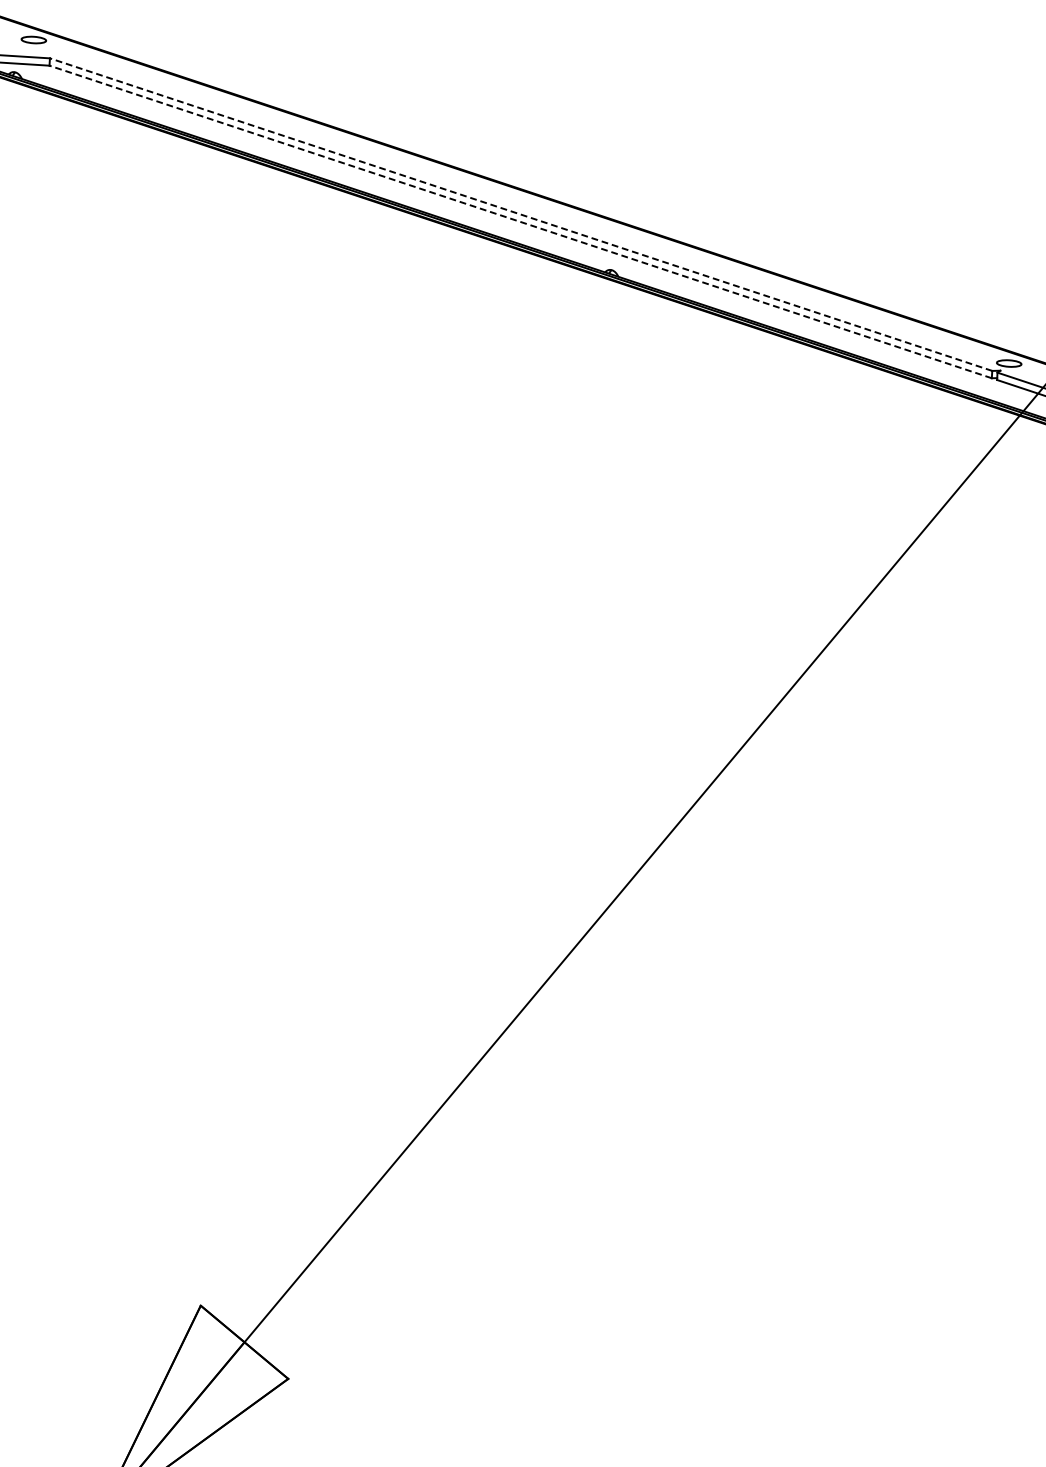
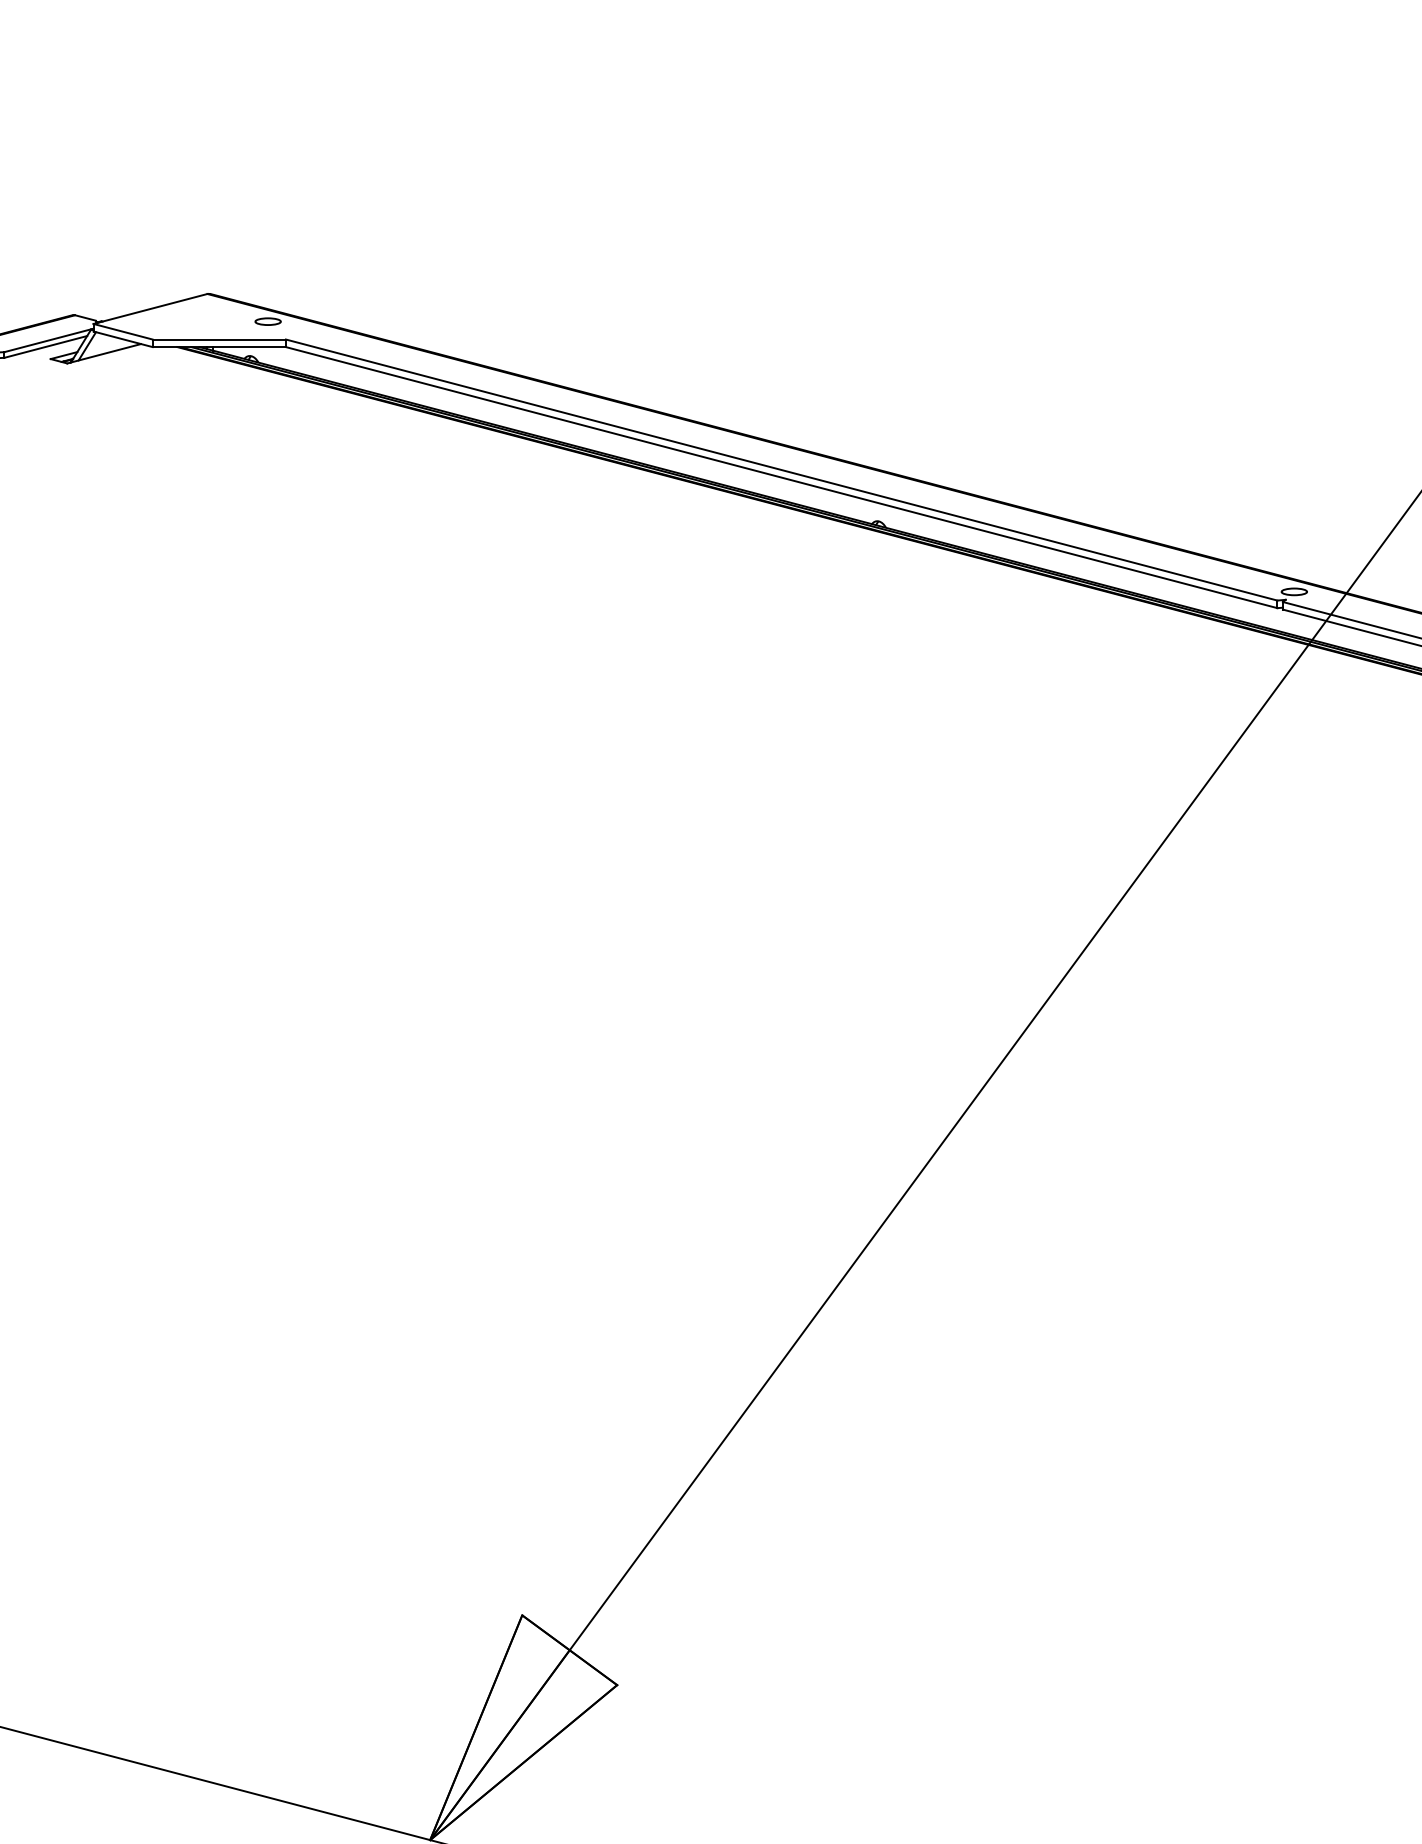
line: (520, 215) -> (781, 470), dashed -> solid
line: (520, 221) -> (781, 477), dashed -> solid

